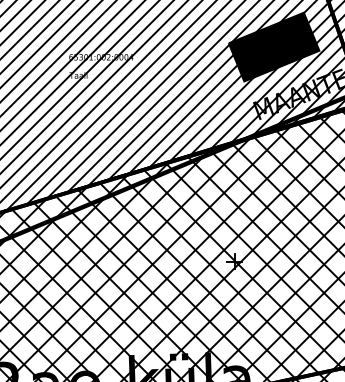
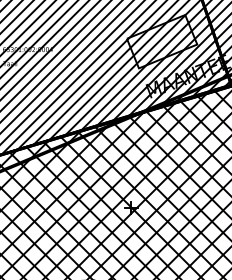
fill: (273, 46) -> (161, 41), removed

